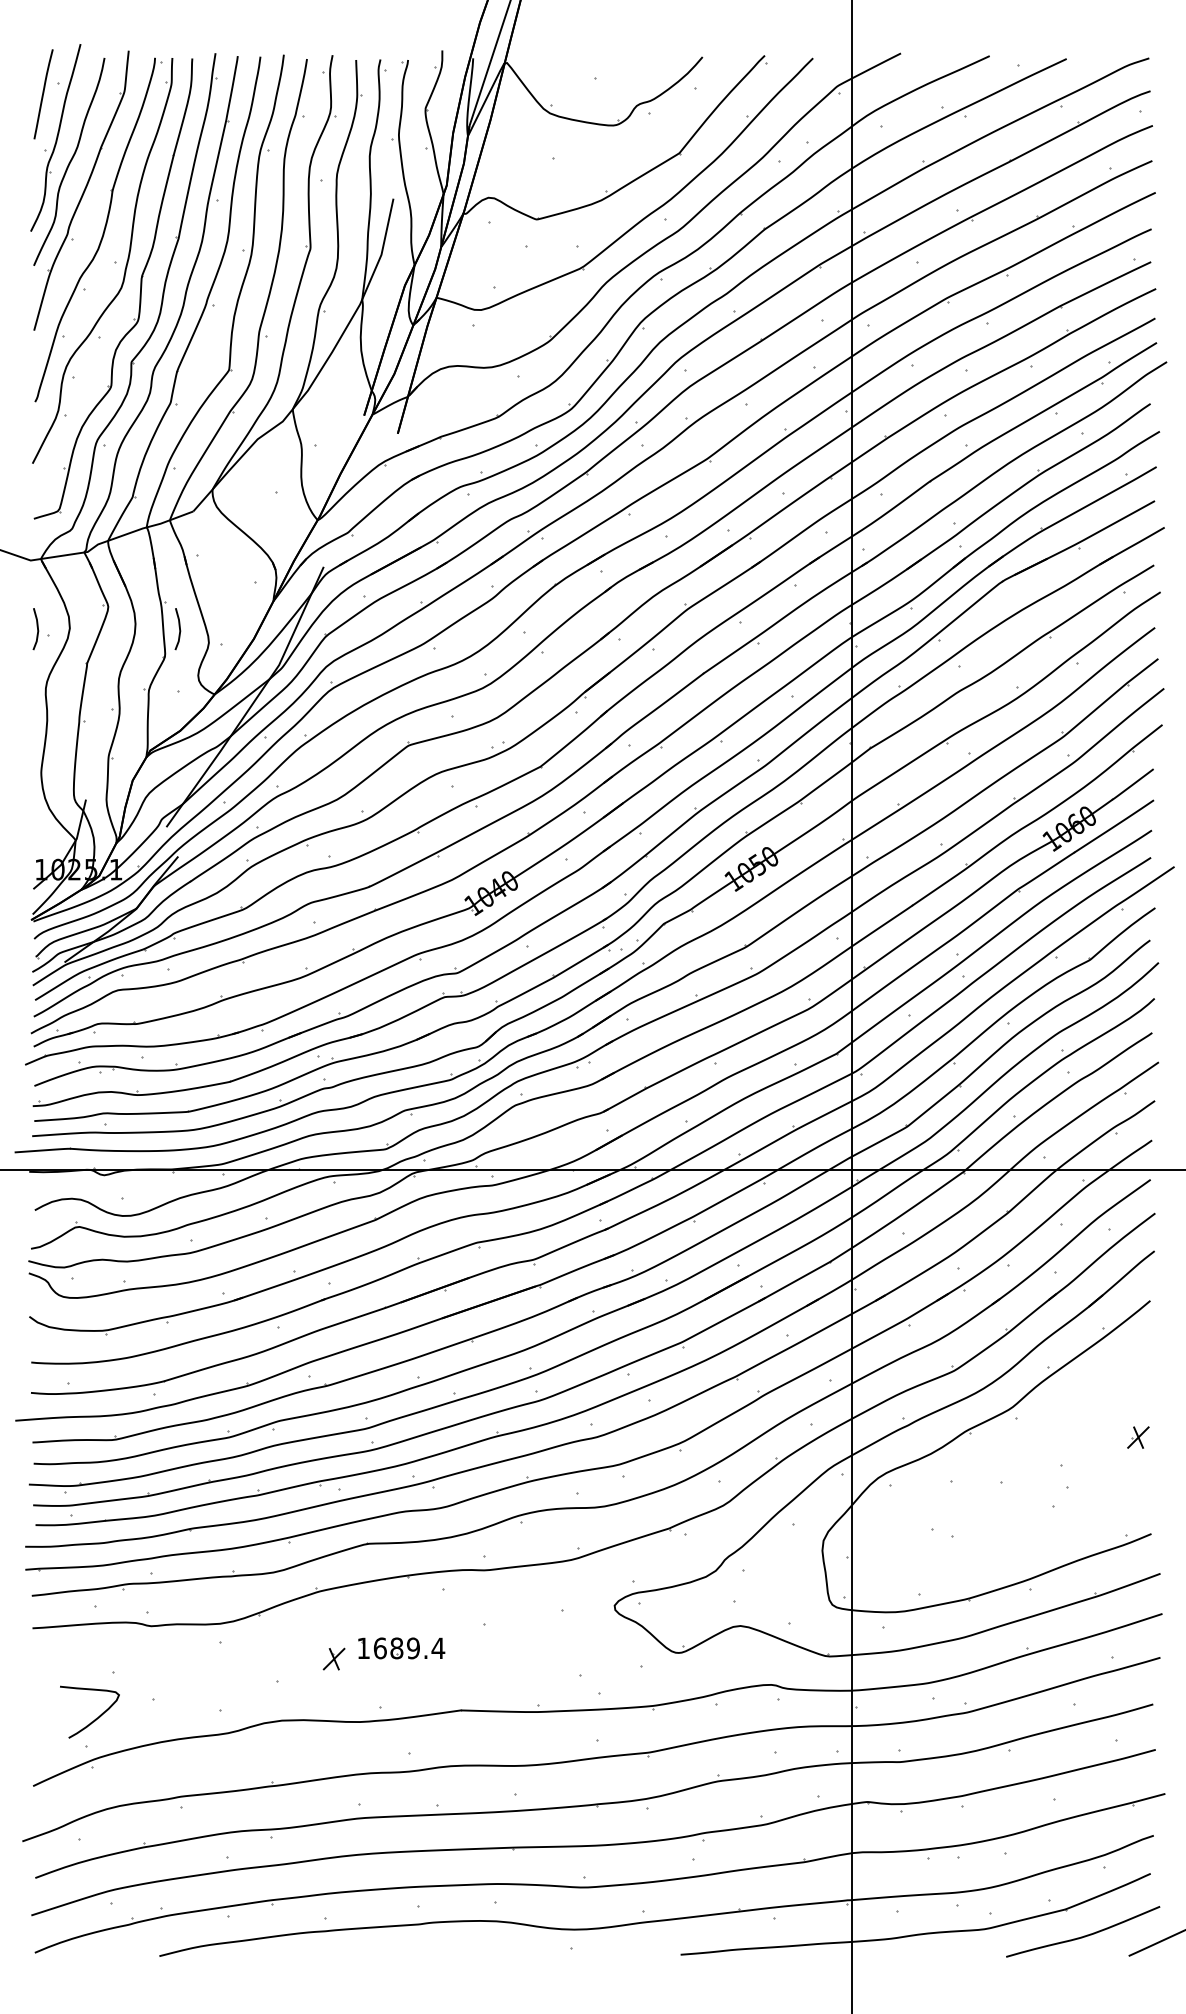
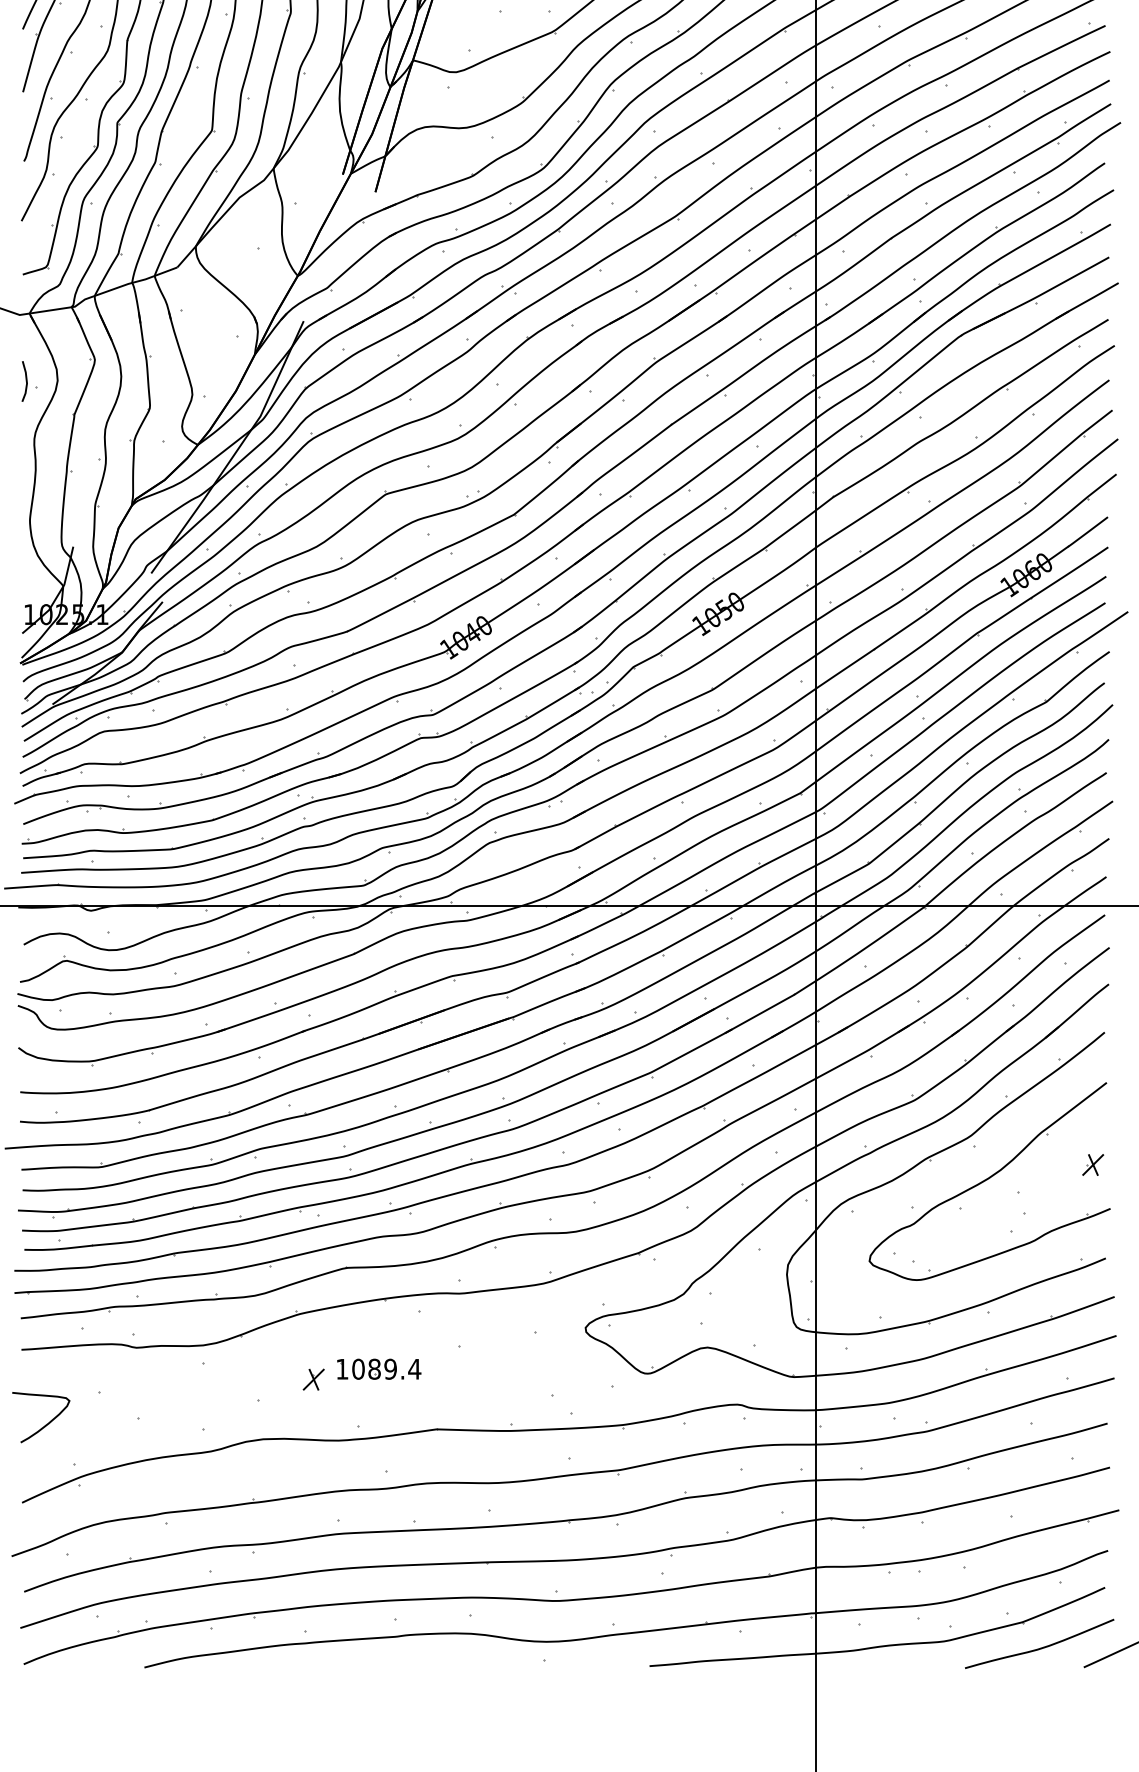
line: (179, 629) -> (163, 381), removed
part: (1031, 1454) -> (989, 1181), added
text: (379, 1647) -> (357, 1368), 1689.4 -> 1089.4
curve: (95, 1718) -> (46, 1423), moved

